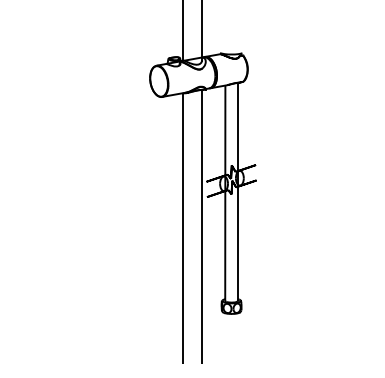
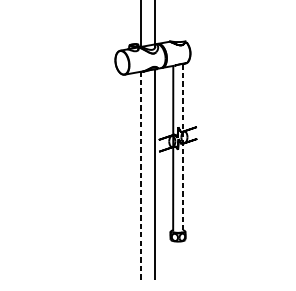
line: (237, 192) -> (182, 148), solid -> dashed
line: (183, 227) -> (141, 175), solid -> dashed

